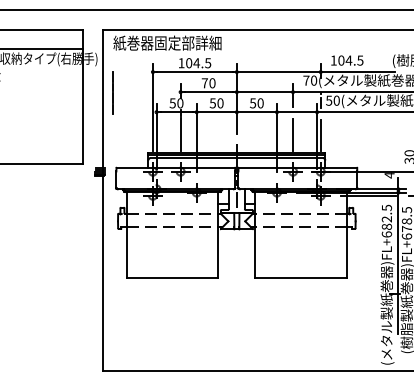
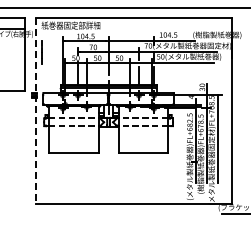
line: (103, 199) -> (36, 110), solid -> dashed

